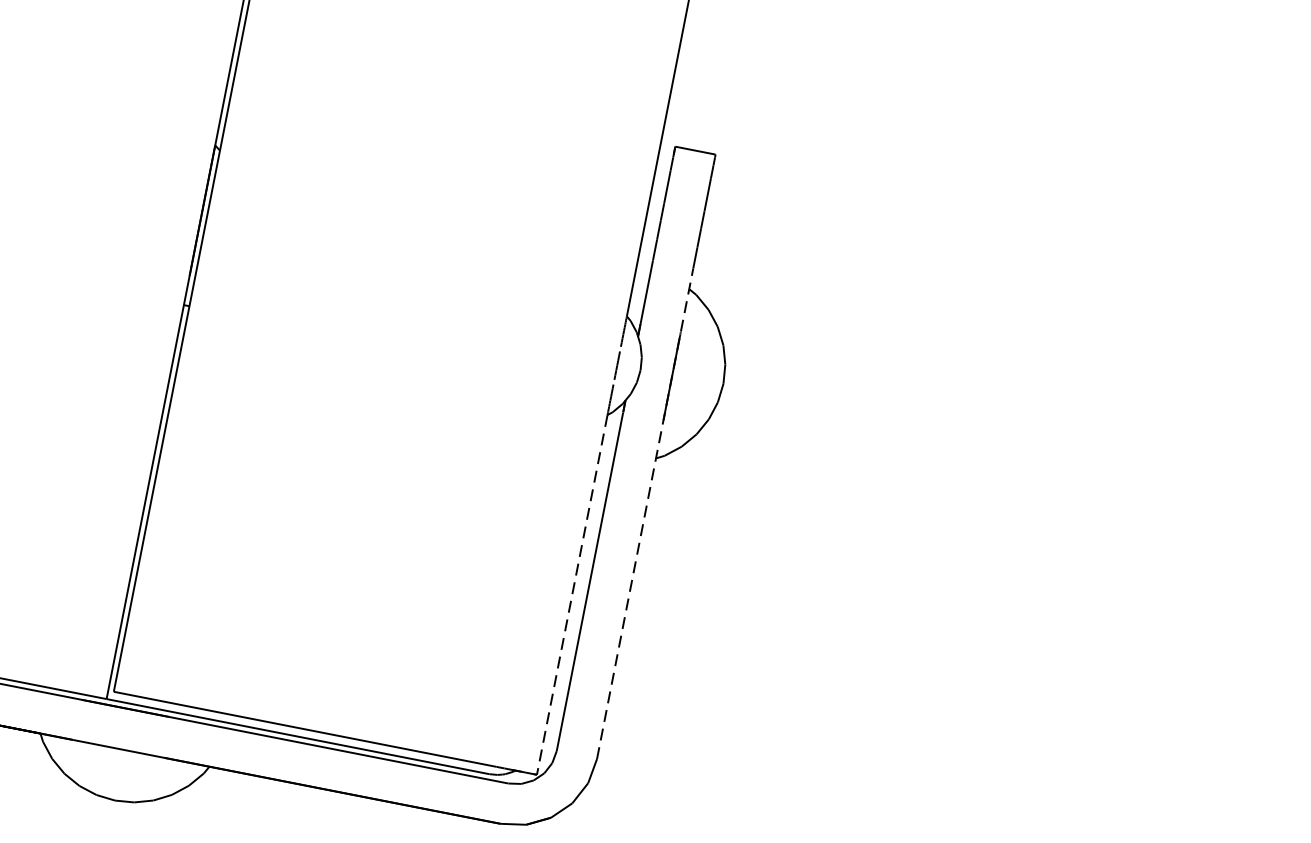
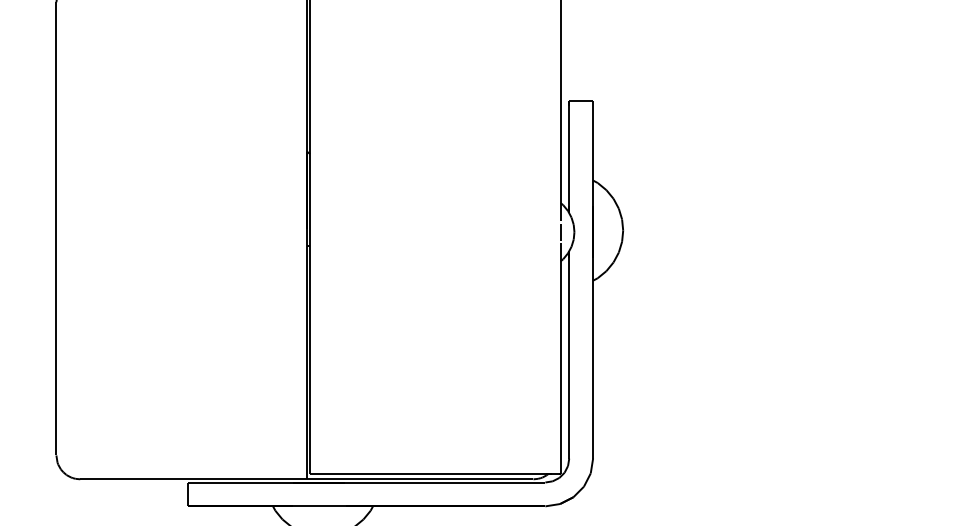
line: (645, 513) -> (593, 313), dashed -> solid
line: (571, 595) -> (560, 368), dashed -> solid

